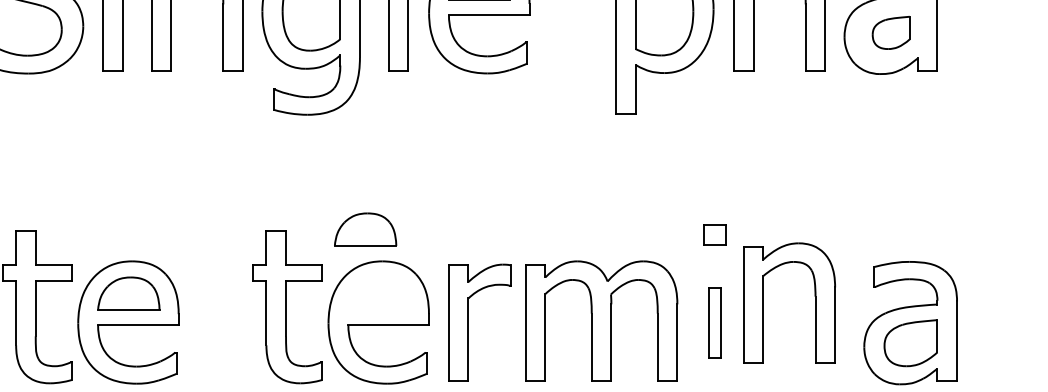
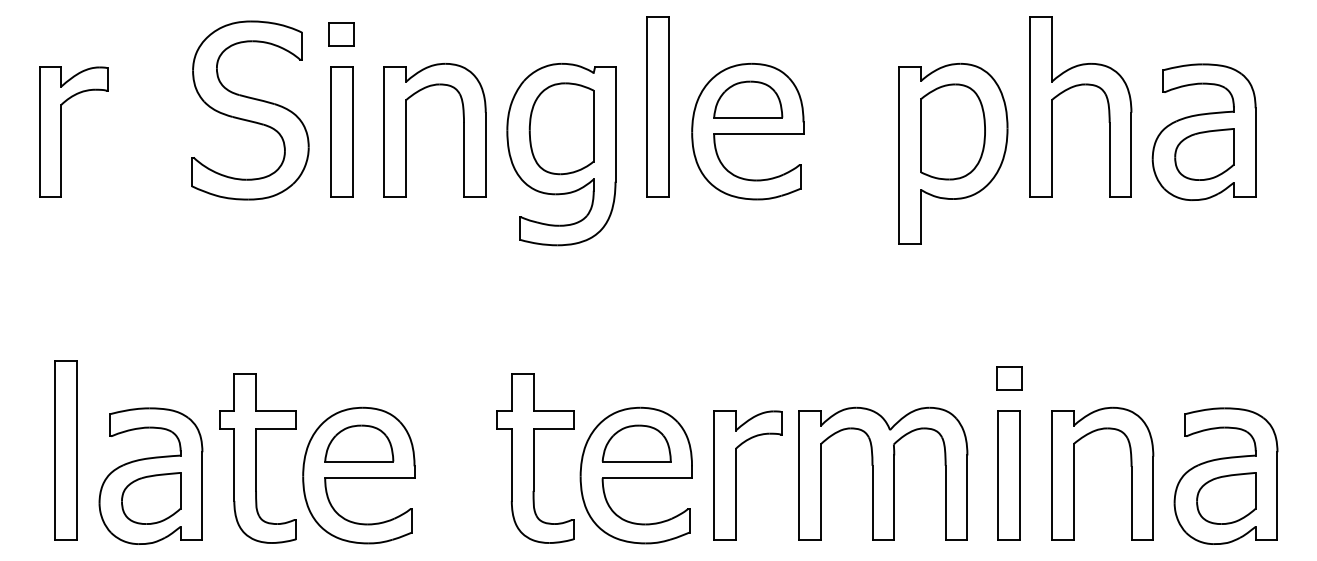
part: (891, 32) -> (1204, 154), size x1.43
part: (365, 229) -> (636, 443), moved
part: (764, 302) -> (1074, 473), moved
part: (714, 322) -> (1008, 475), size x1.67

